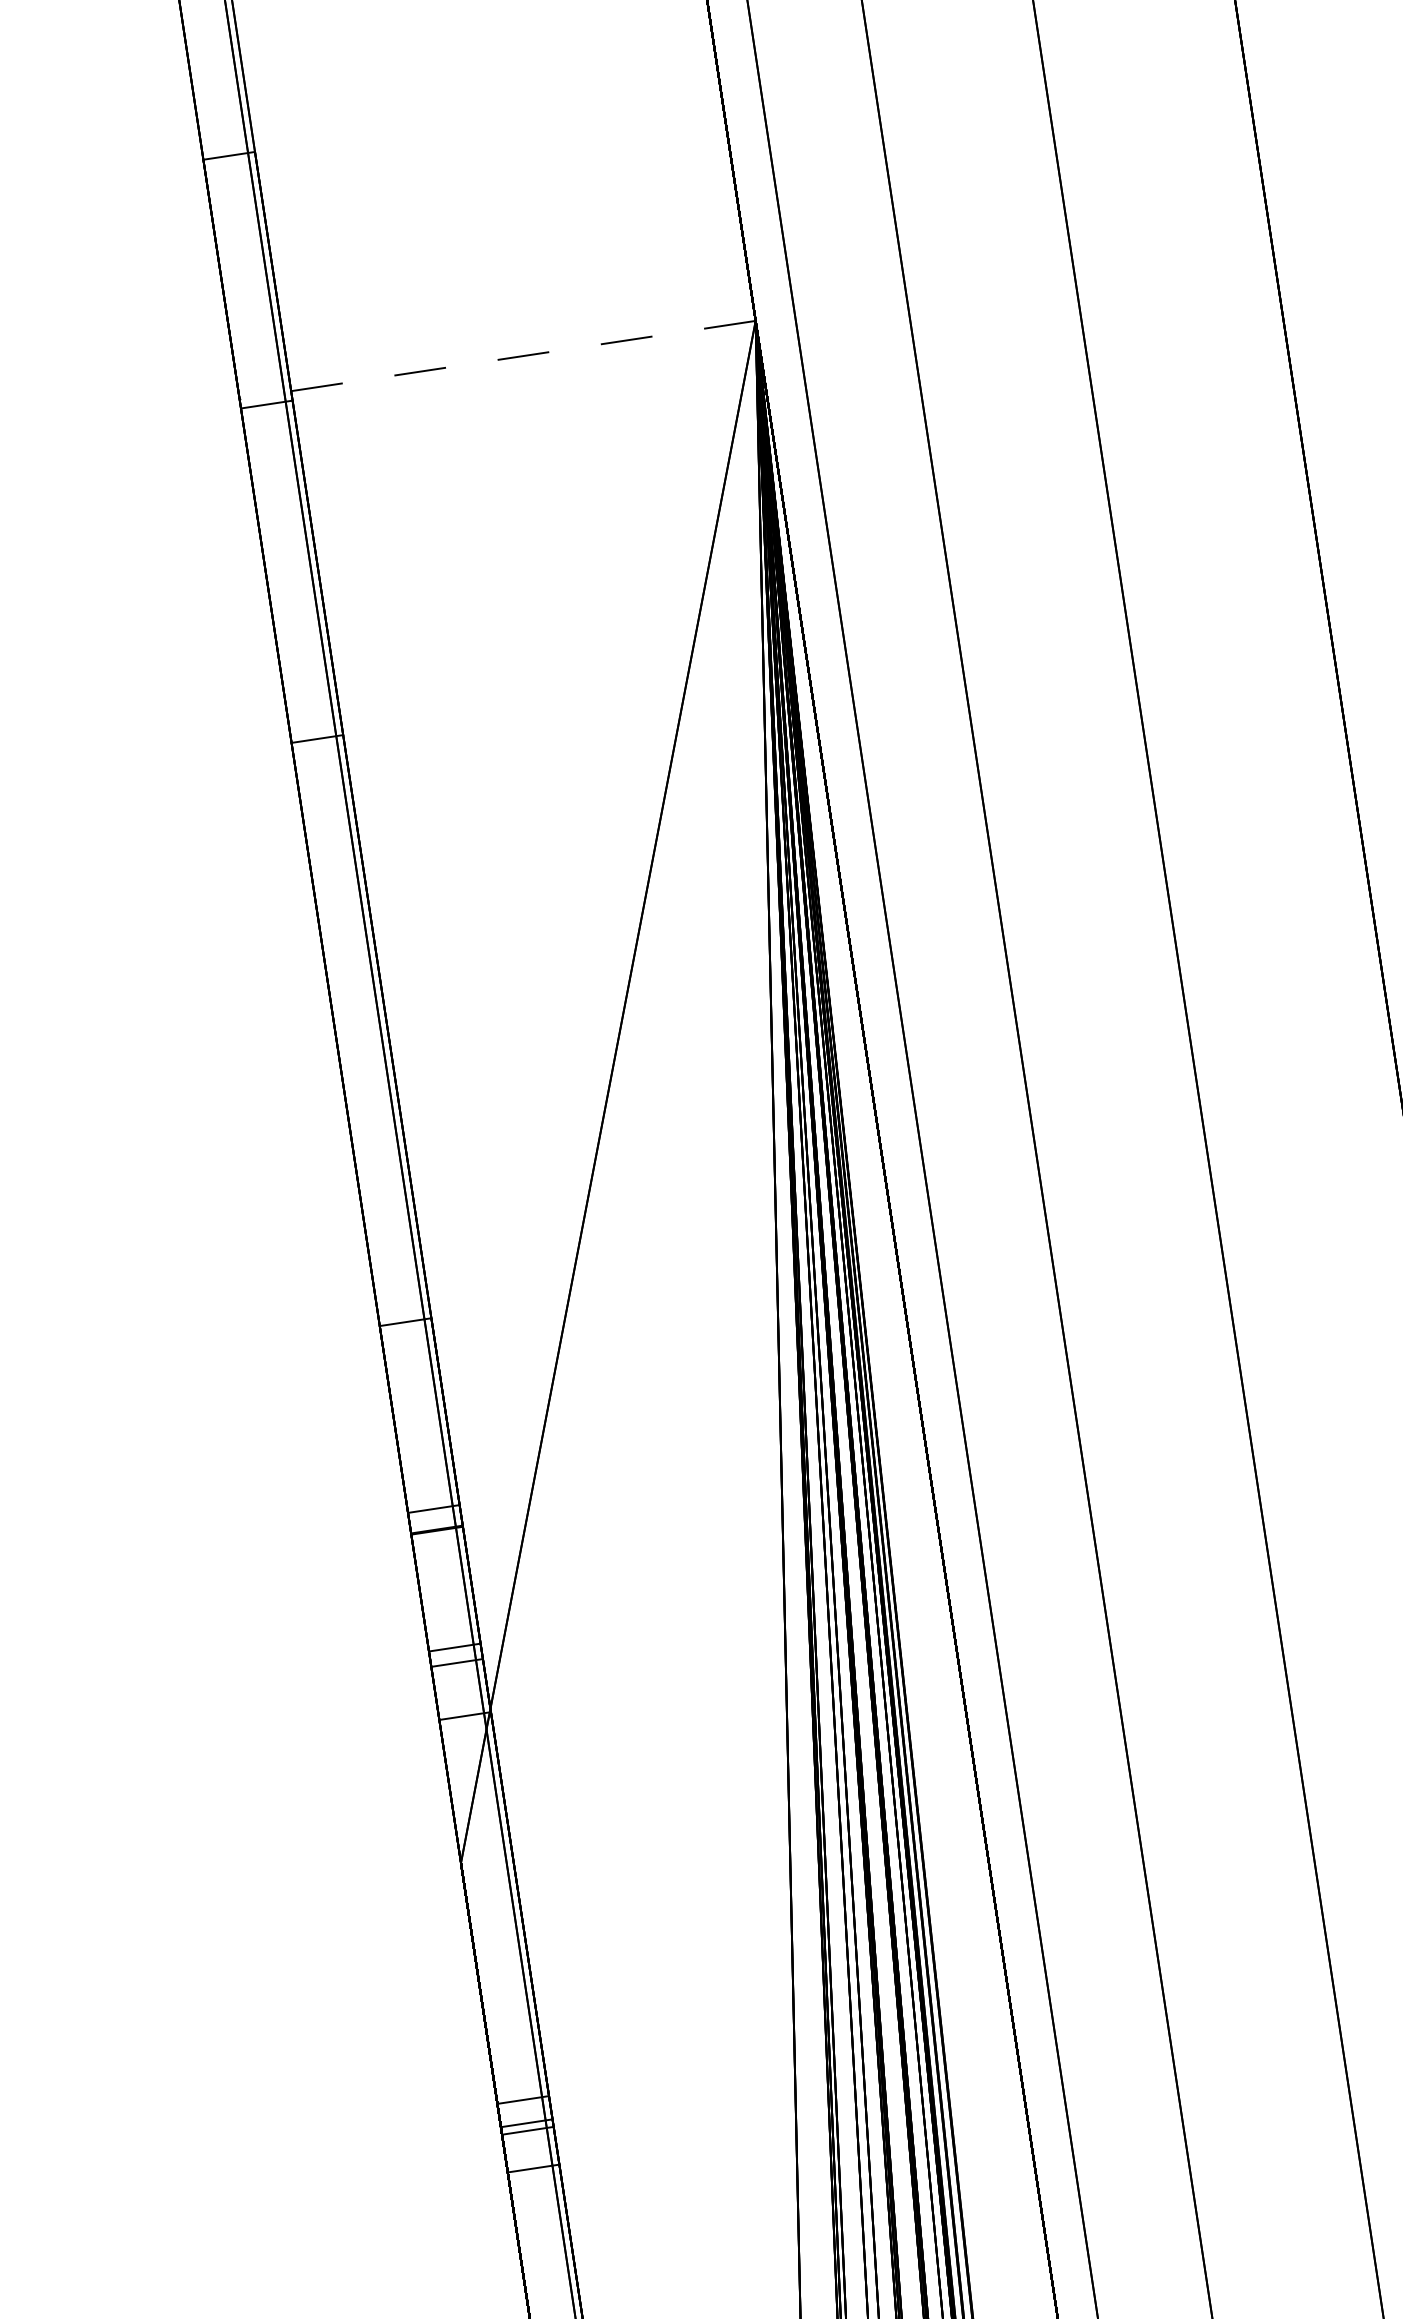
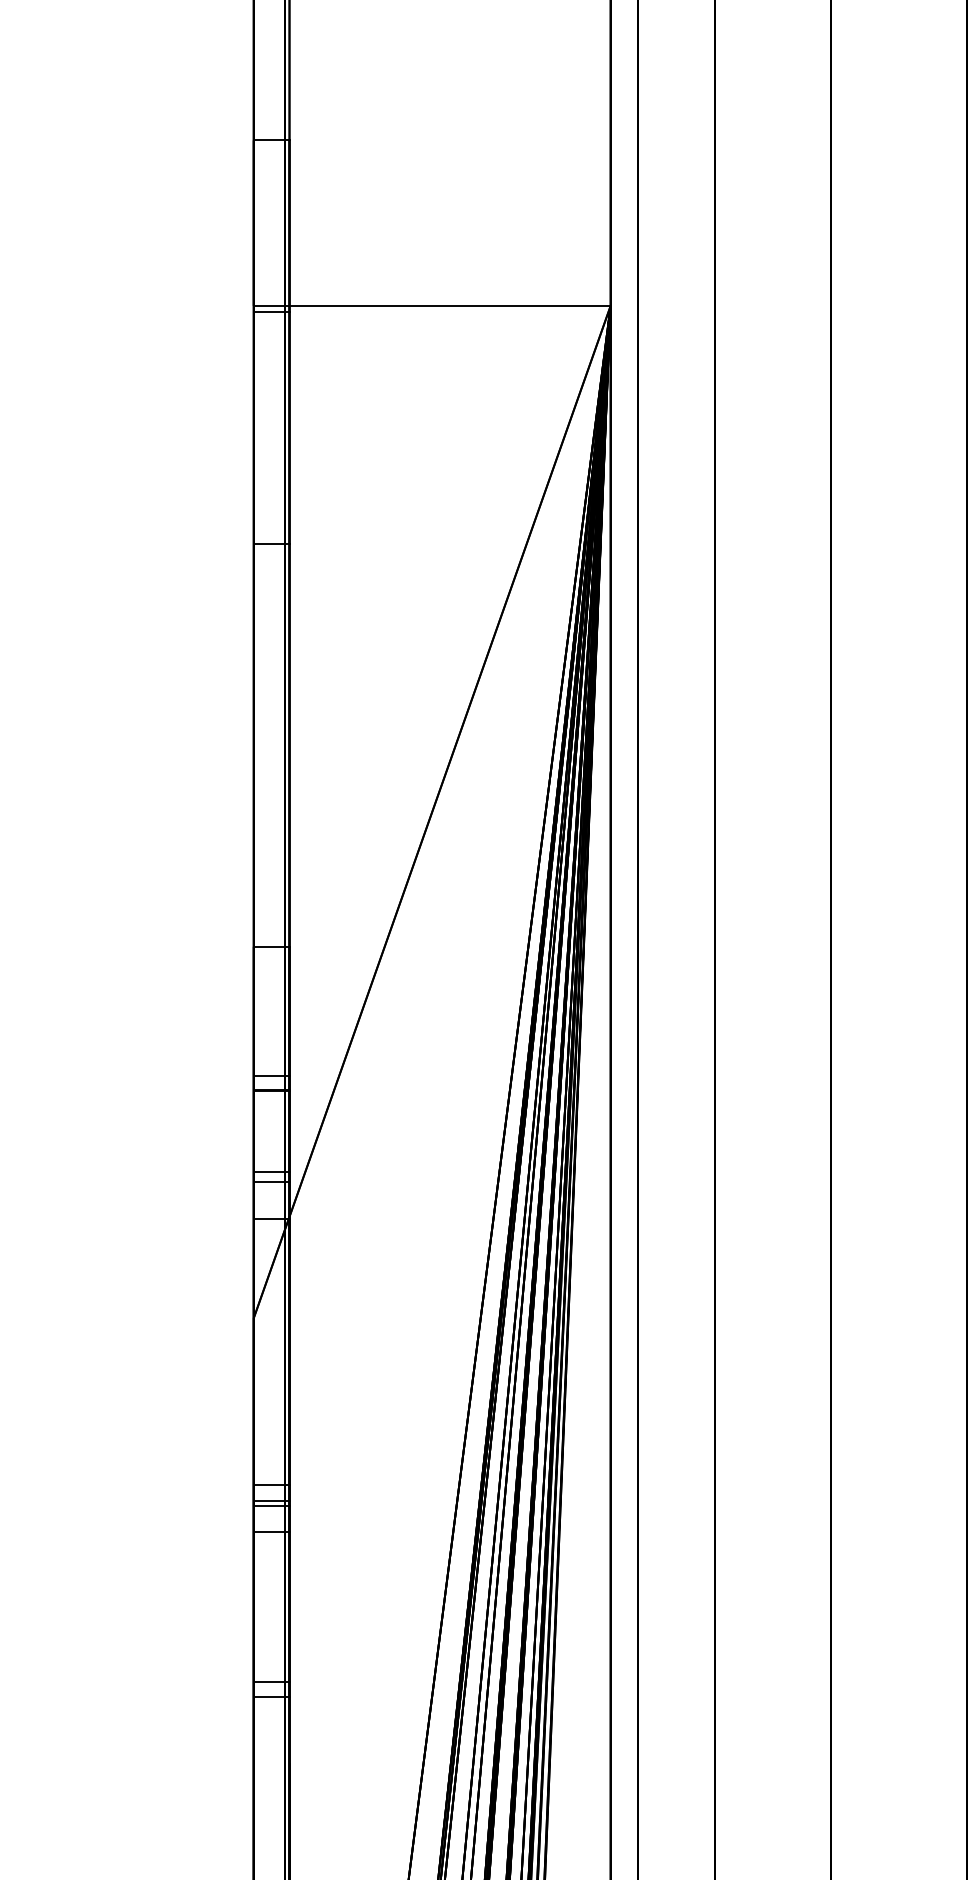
line: (496, 359) -> (431, 305), dashed -> solid

